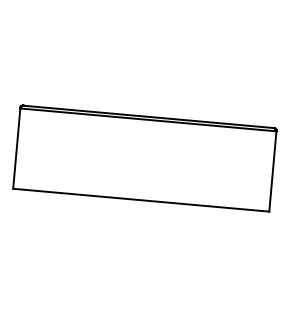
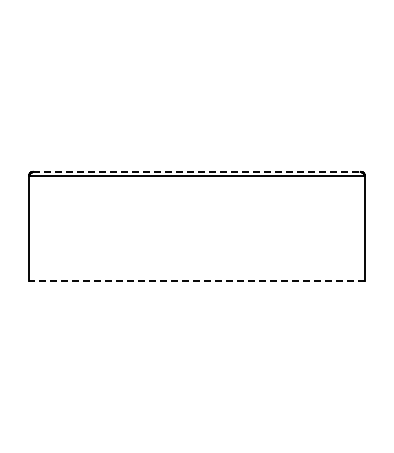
line: (148, 116) -> (196, 171), solid -> dashed
line: (141, 200) -> (197, 281), solid -> dashed

